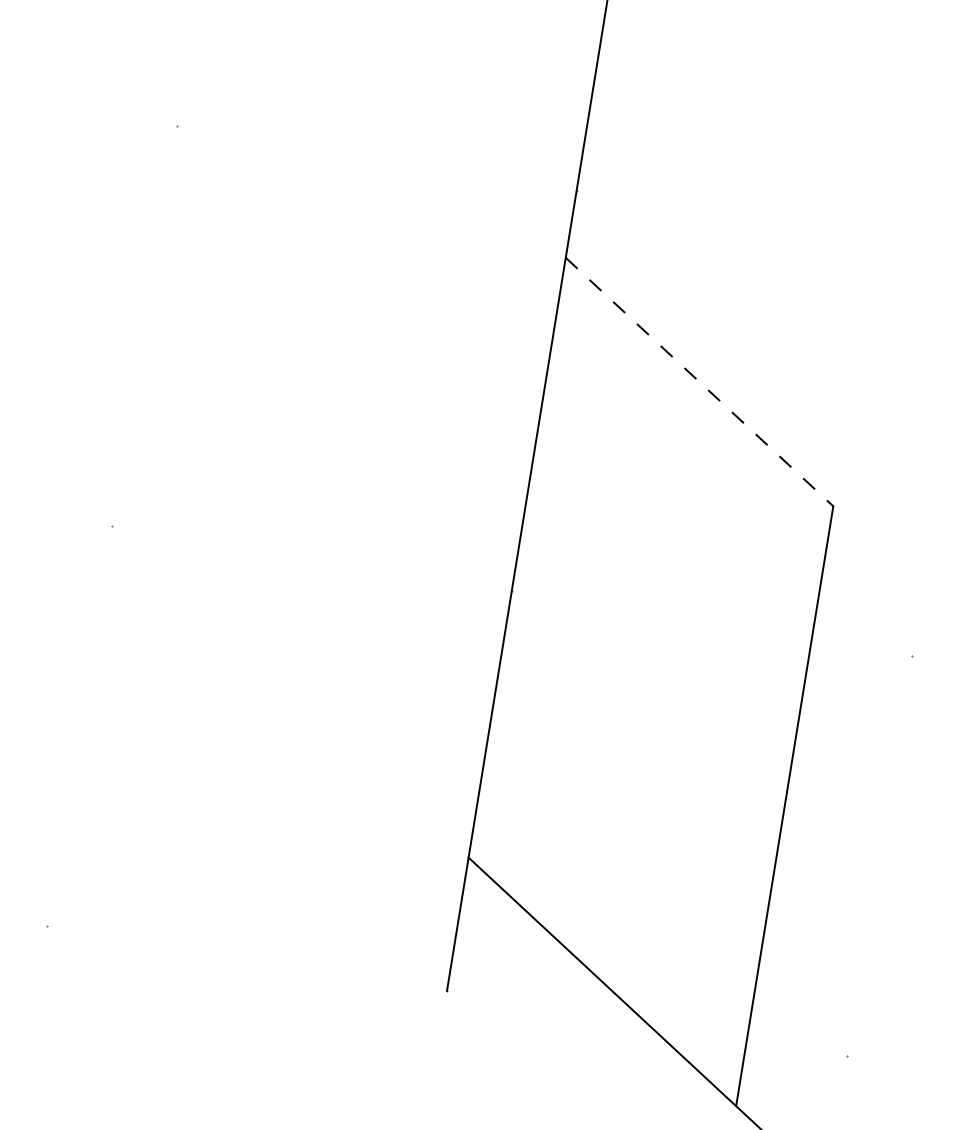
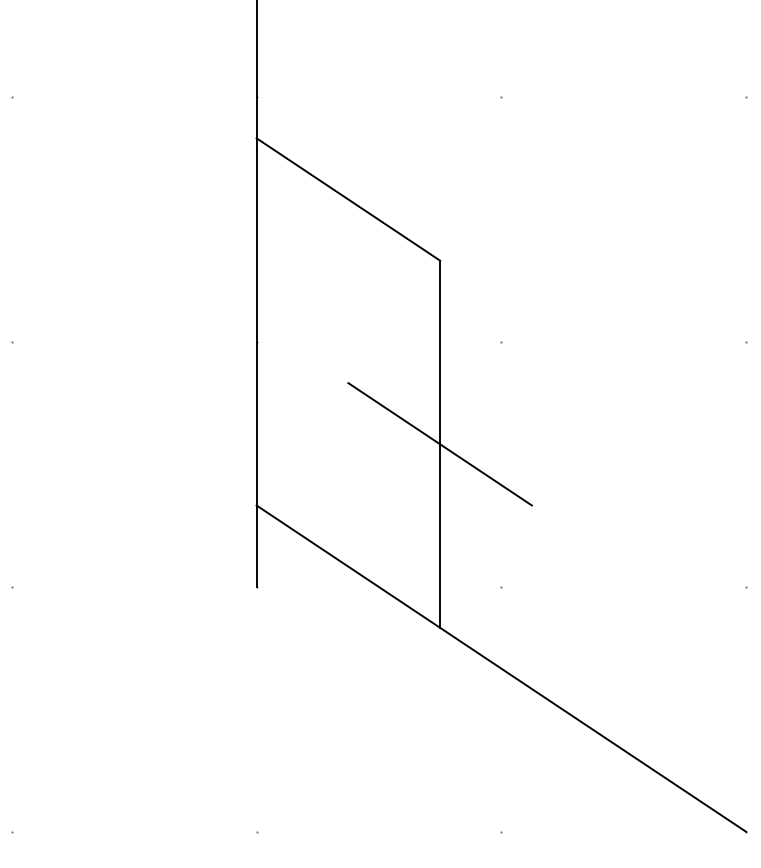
line: (699, 382) -> (348, 199), dashed -> solid
line: (783, 806) -> (439, 444), added

